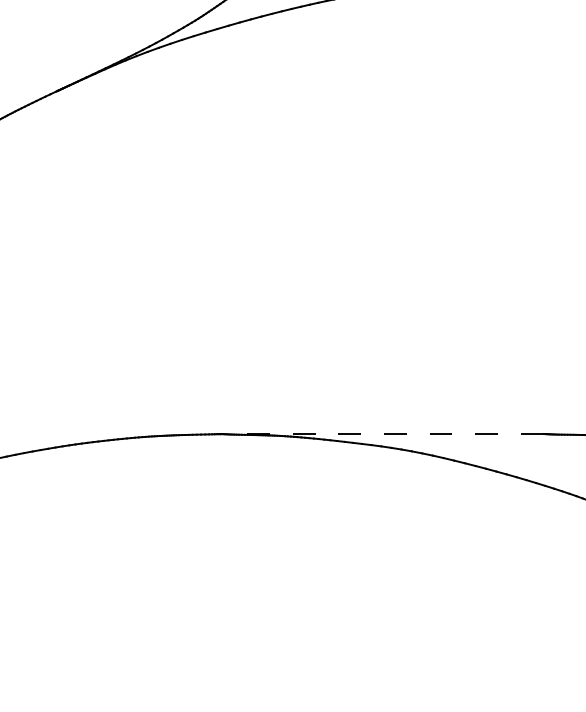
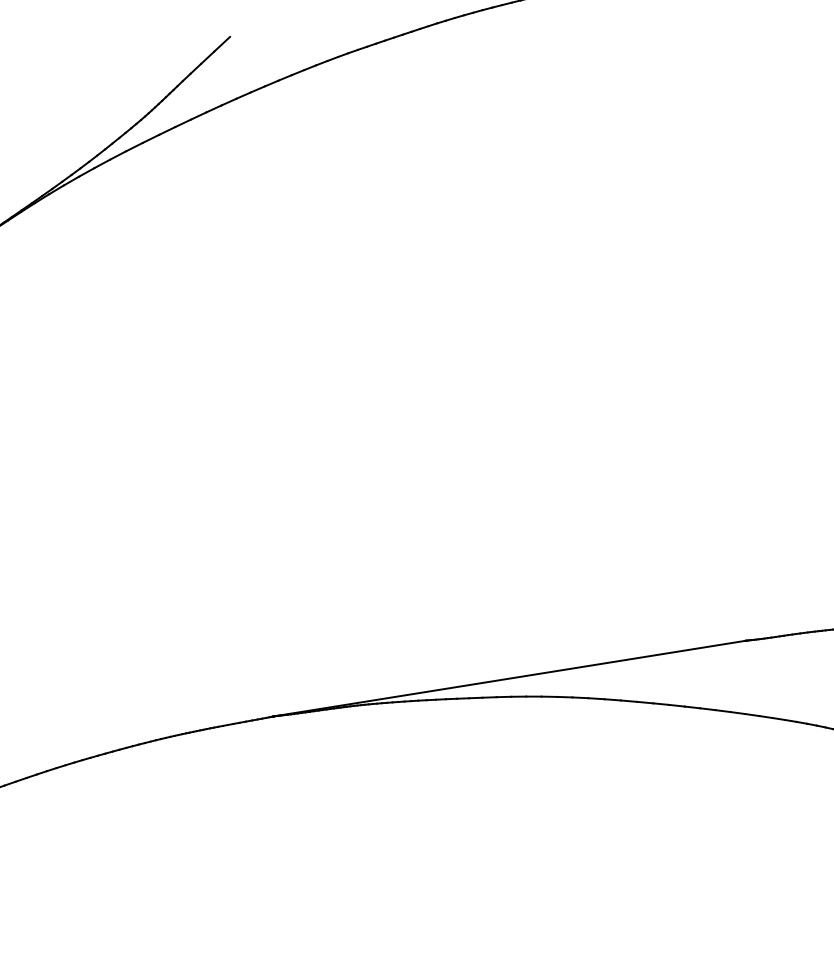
line: (381, 434) -> (508, 679), dashed -> solid

